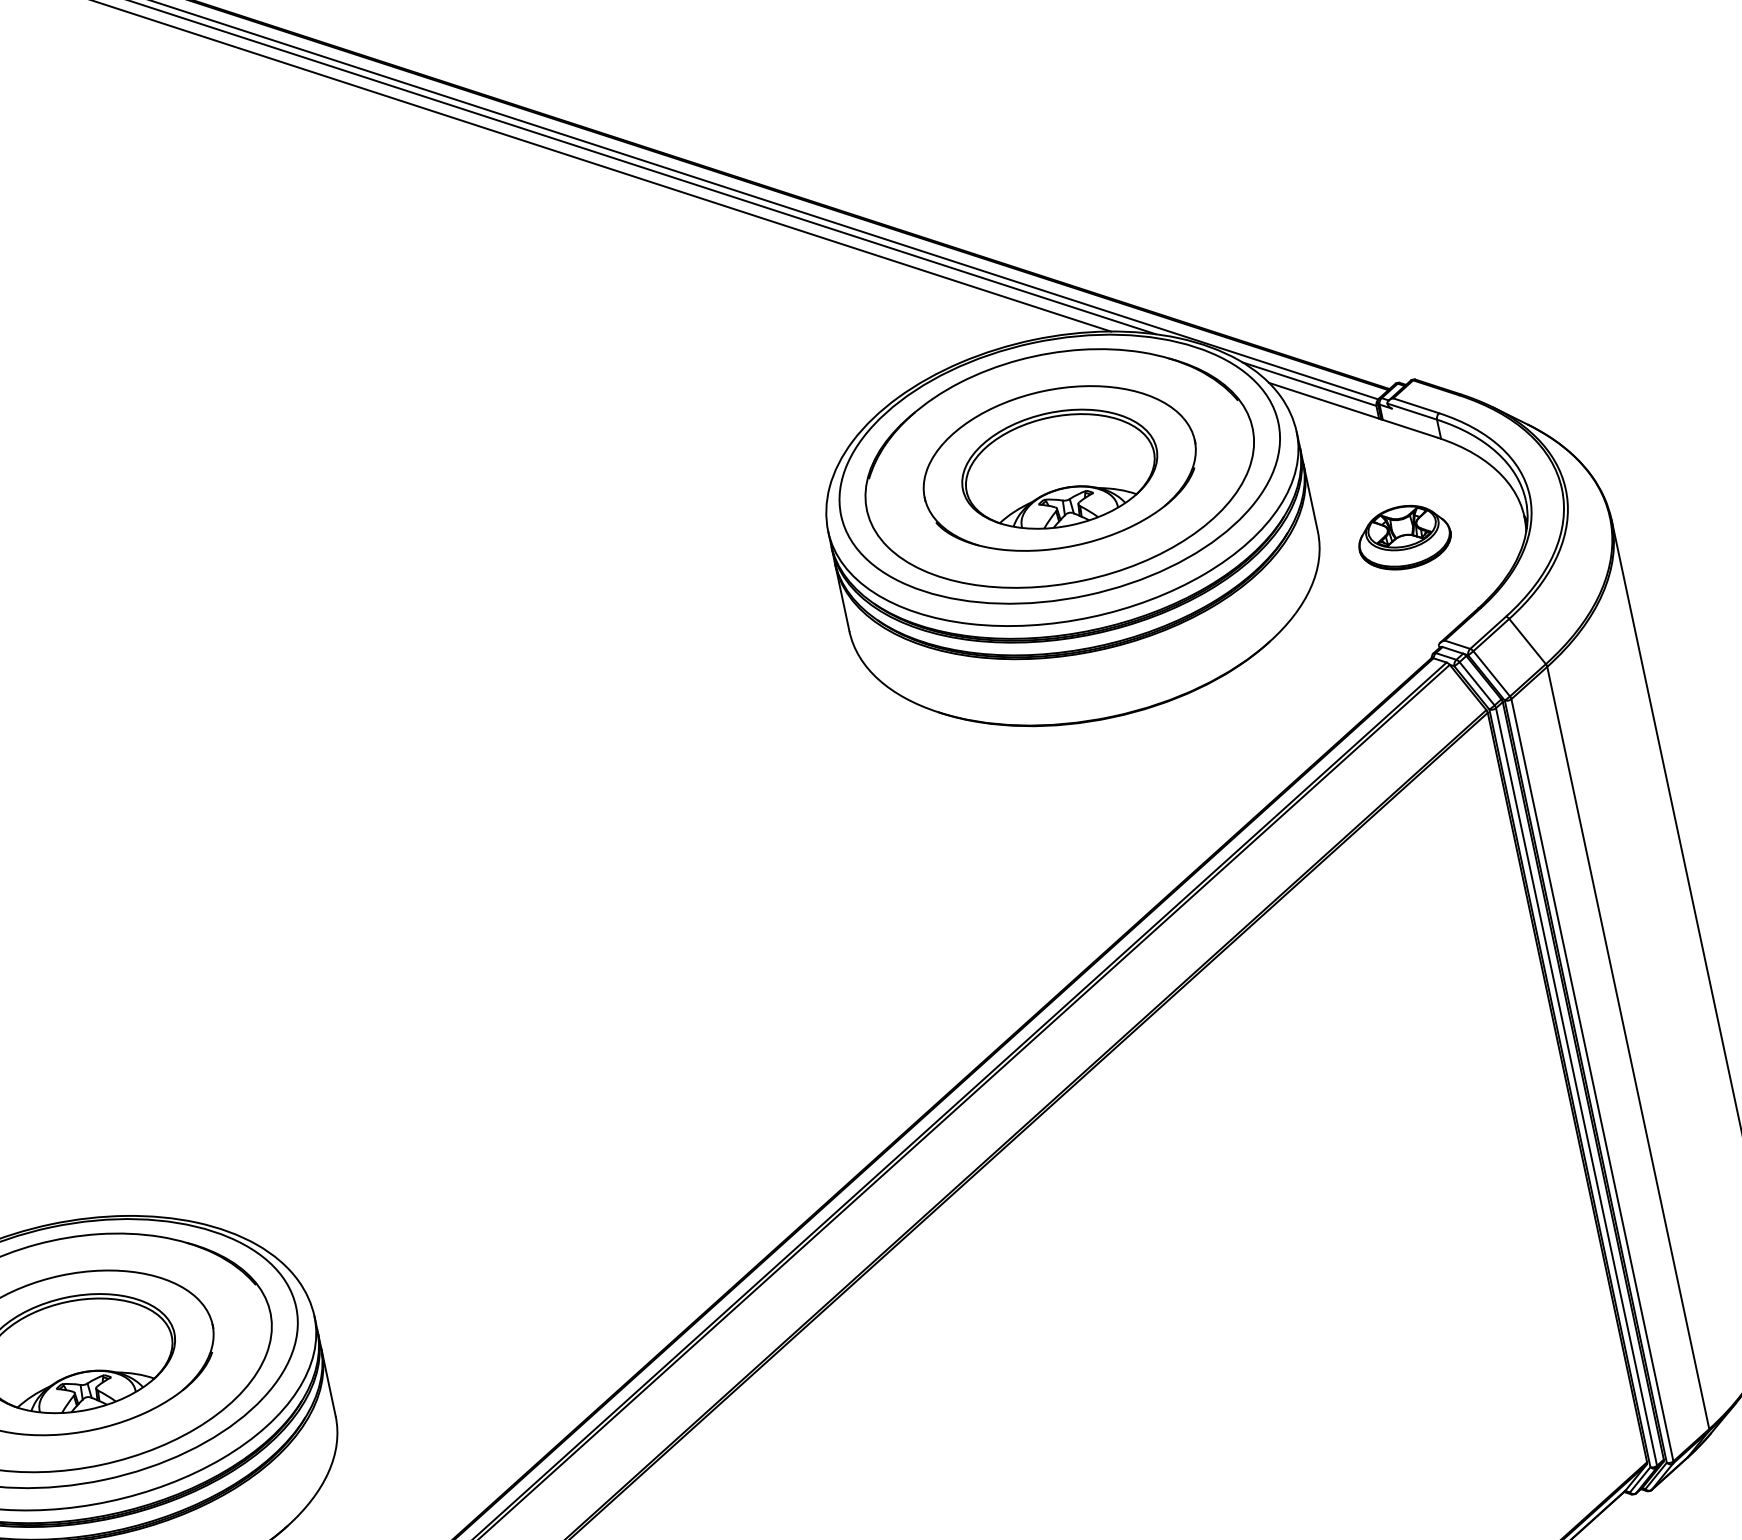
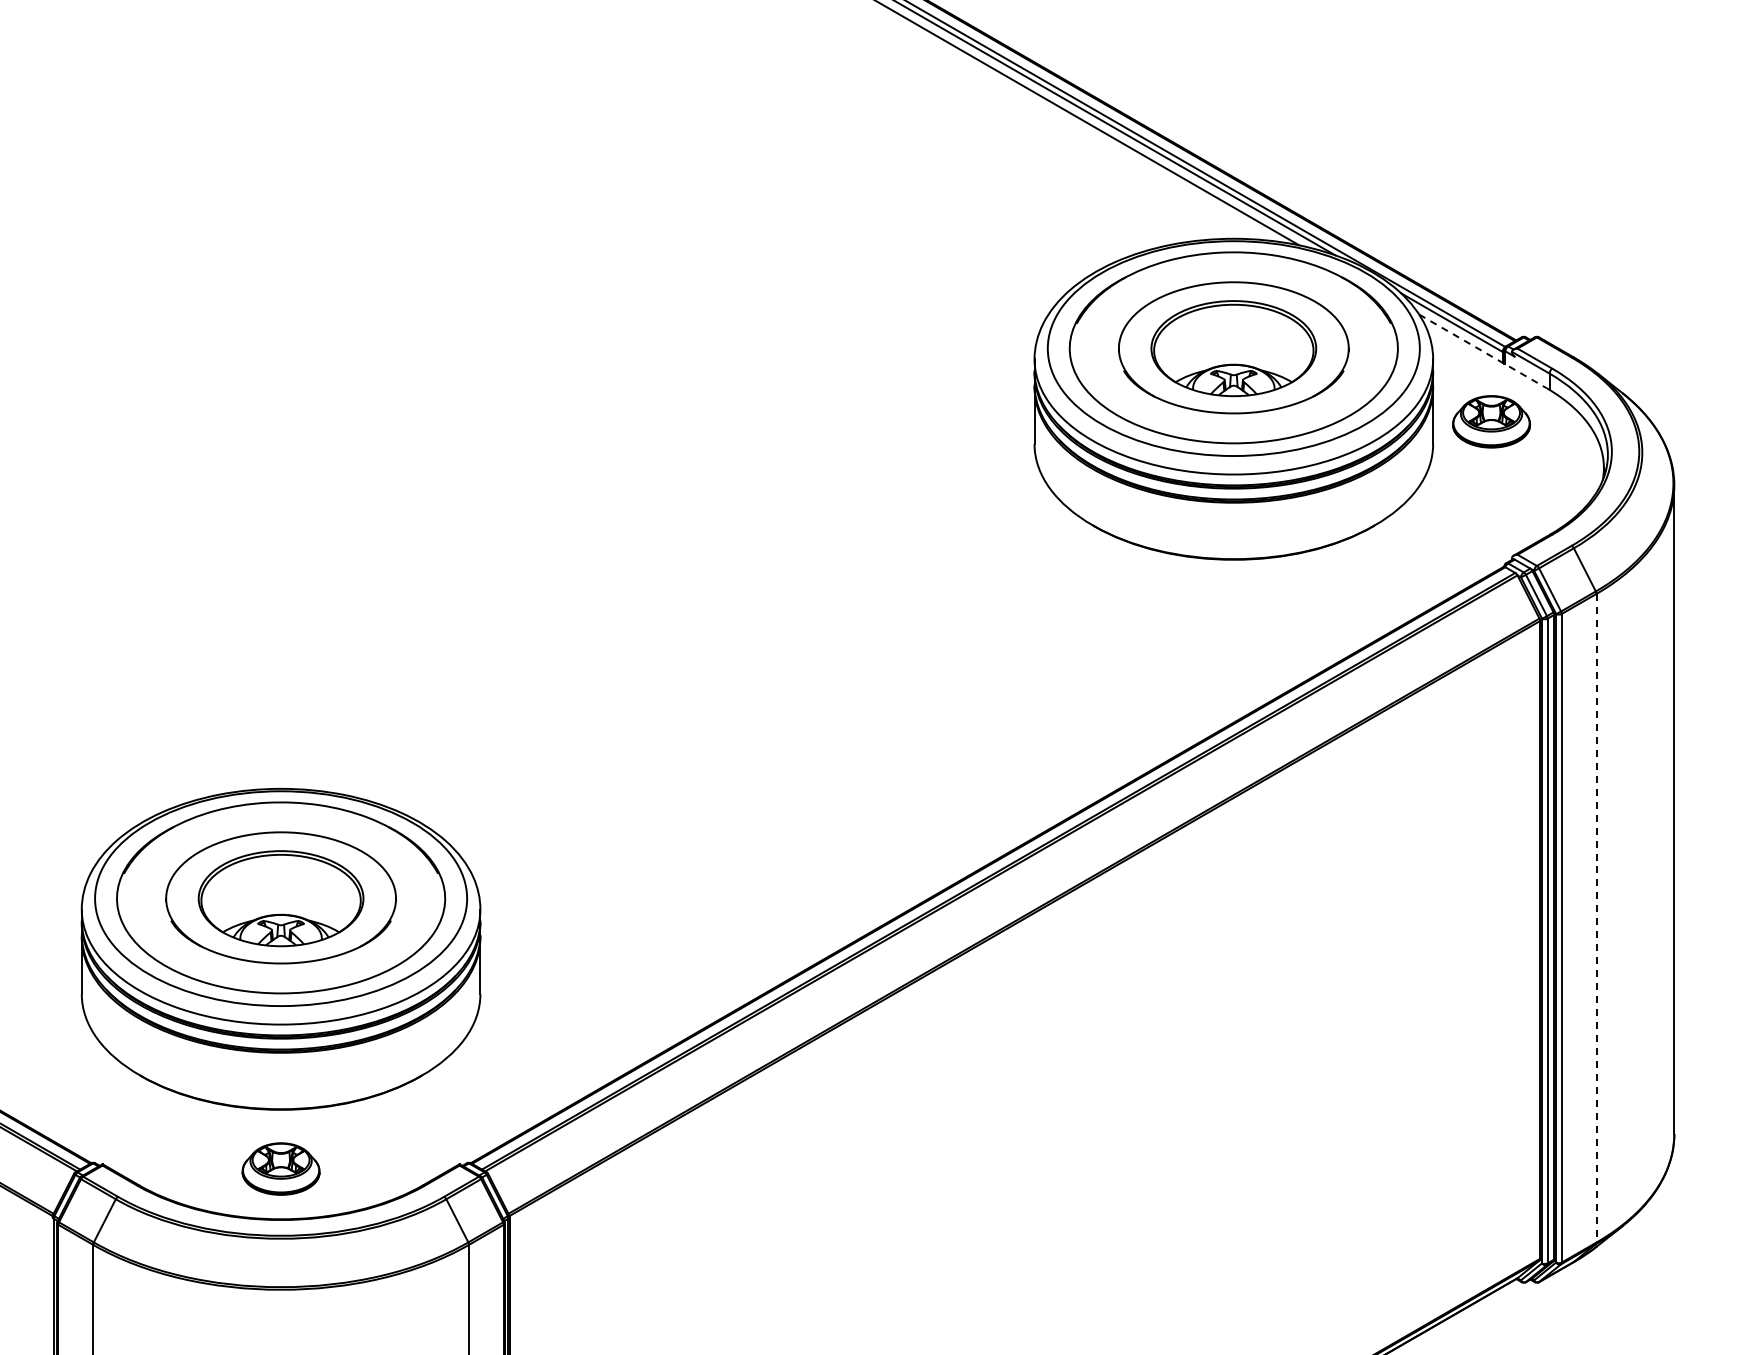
line: (1352, 410) -> (1482, 351), solid -> dashed
part: (1404, 537) -> (1491, 421), moved
line: (1628, 1048) -> (1596, 918), solid -> dashed

